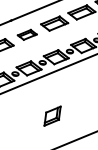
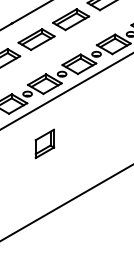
part: (27, 34) -> (36, 39), size x1.43
part: (52, 115) -> (44, 143), moved

